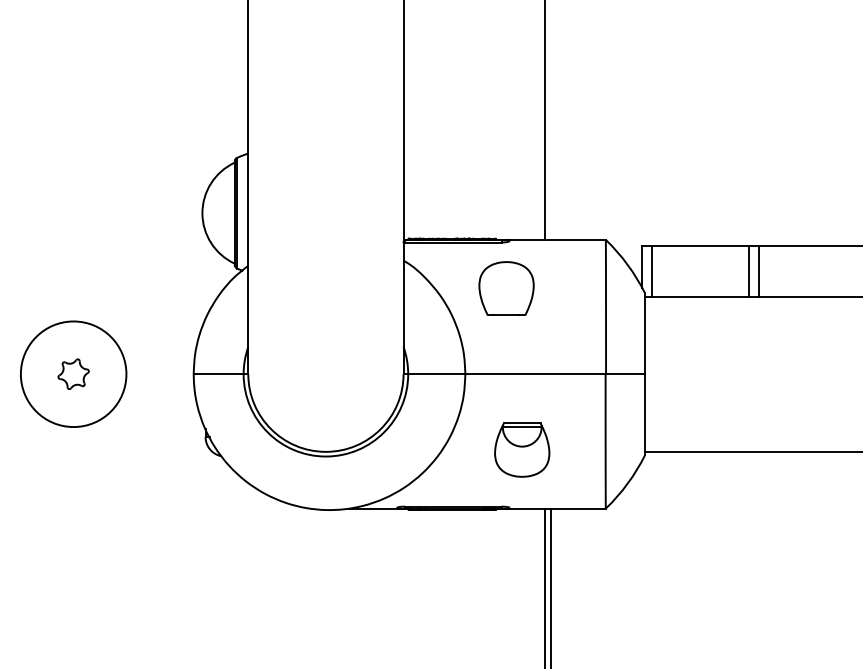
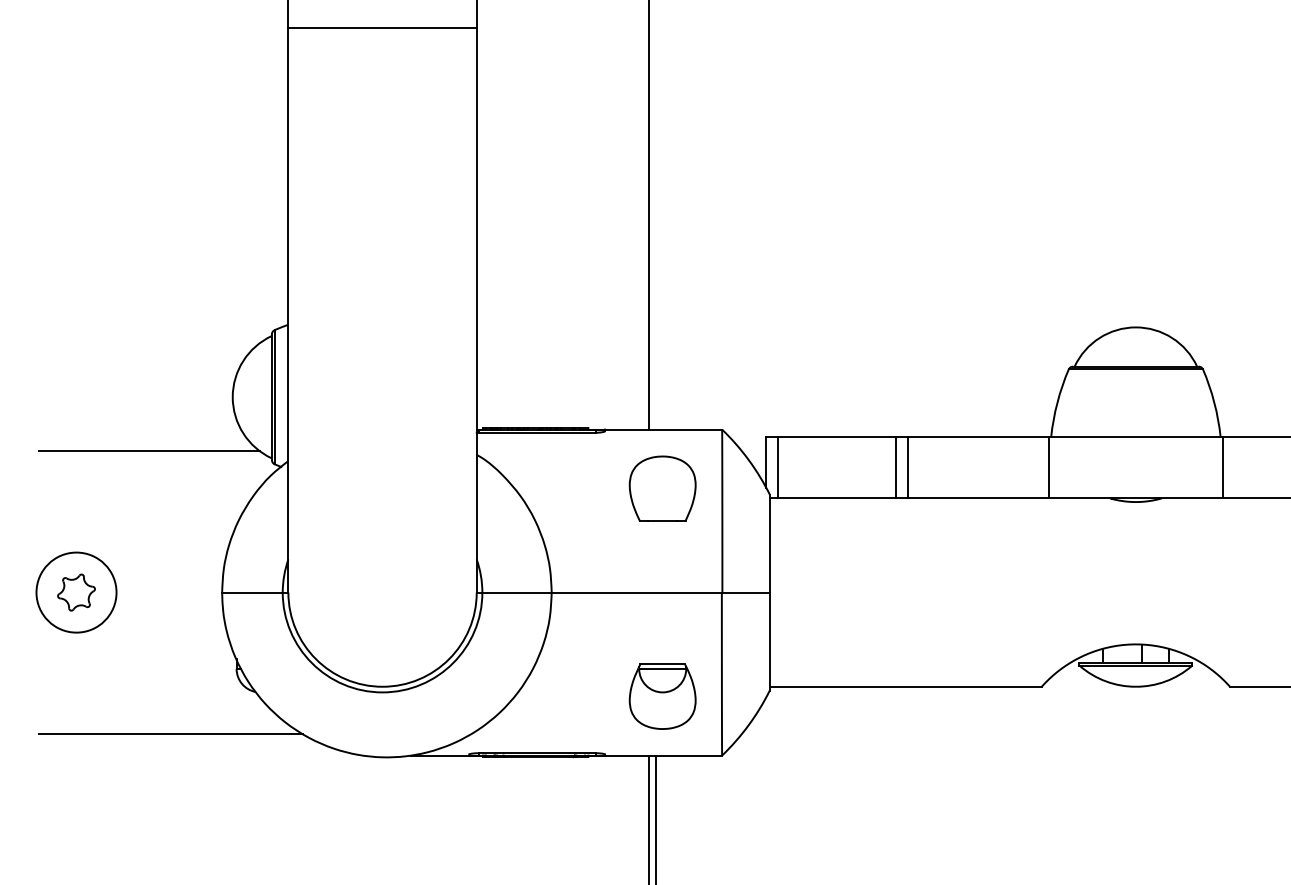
line: (132, 257) -> (148, 451), added
part: (506, 288) -> (662, 488), moved
circle: (73, 374) -> (76, 592), size x0.62
part: (522, 450) -> (662, 696), moved
line: (151, 490) -> (170, 733), added

